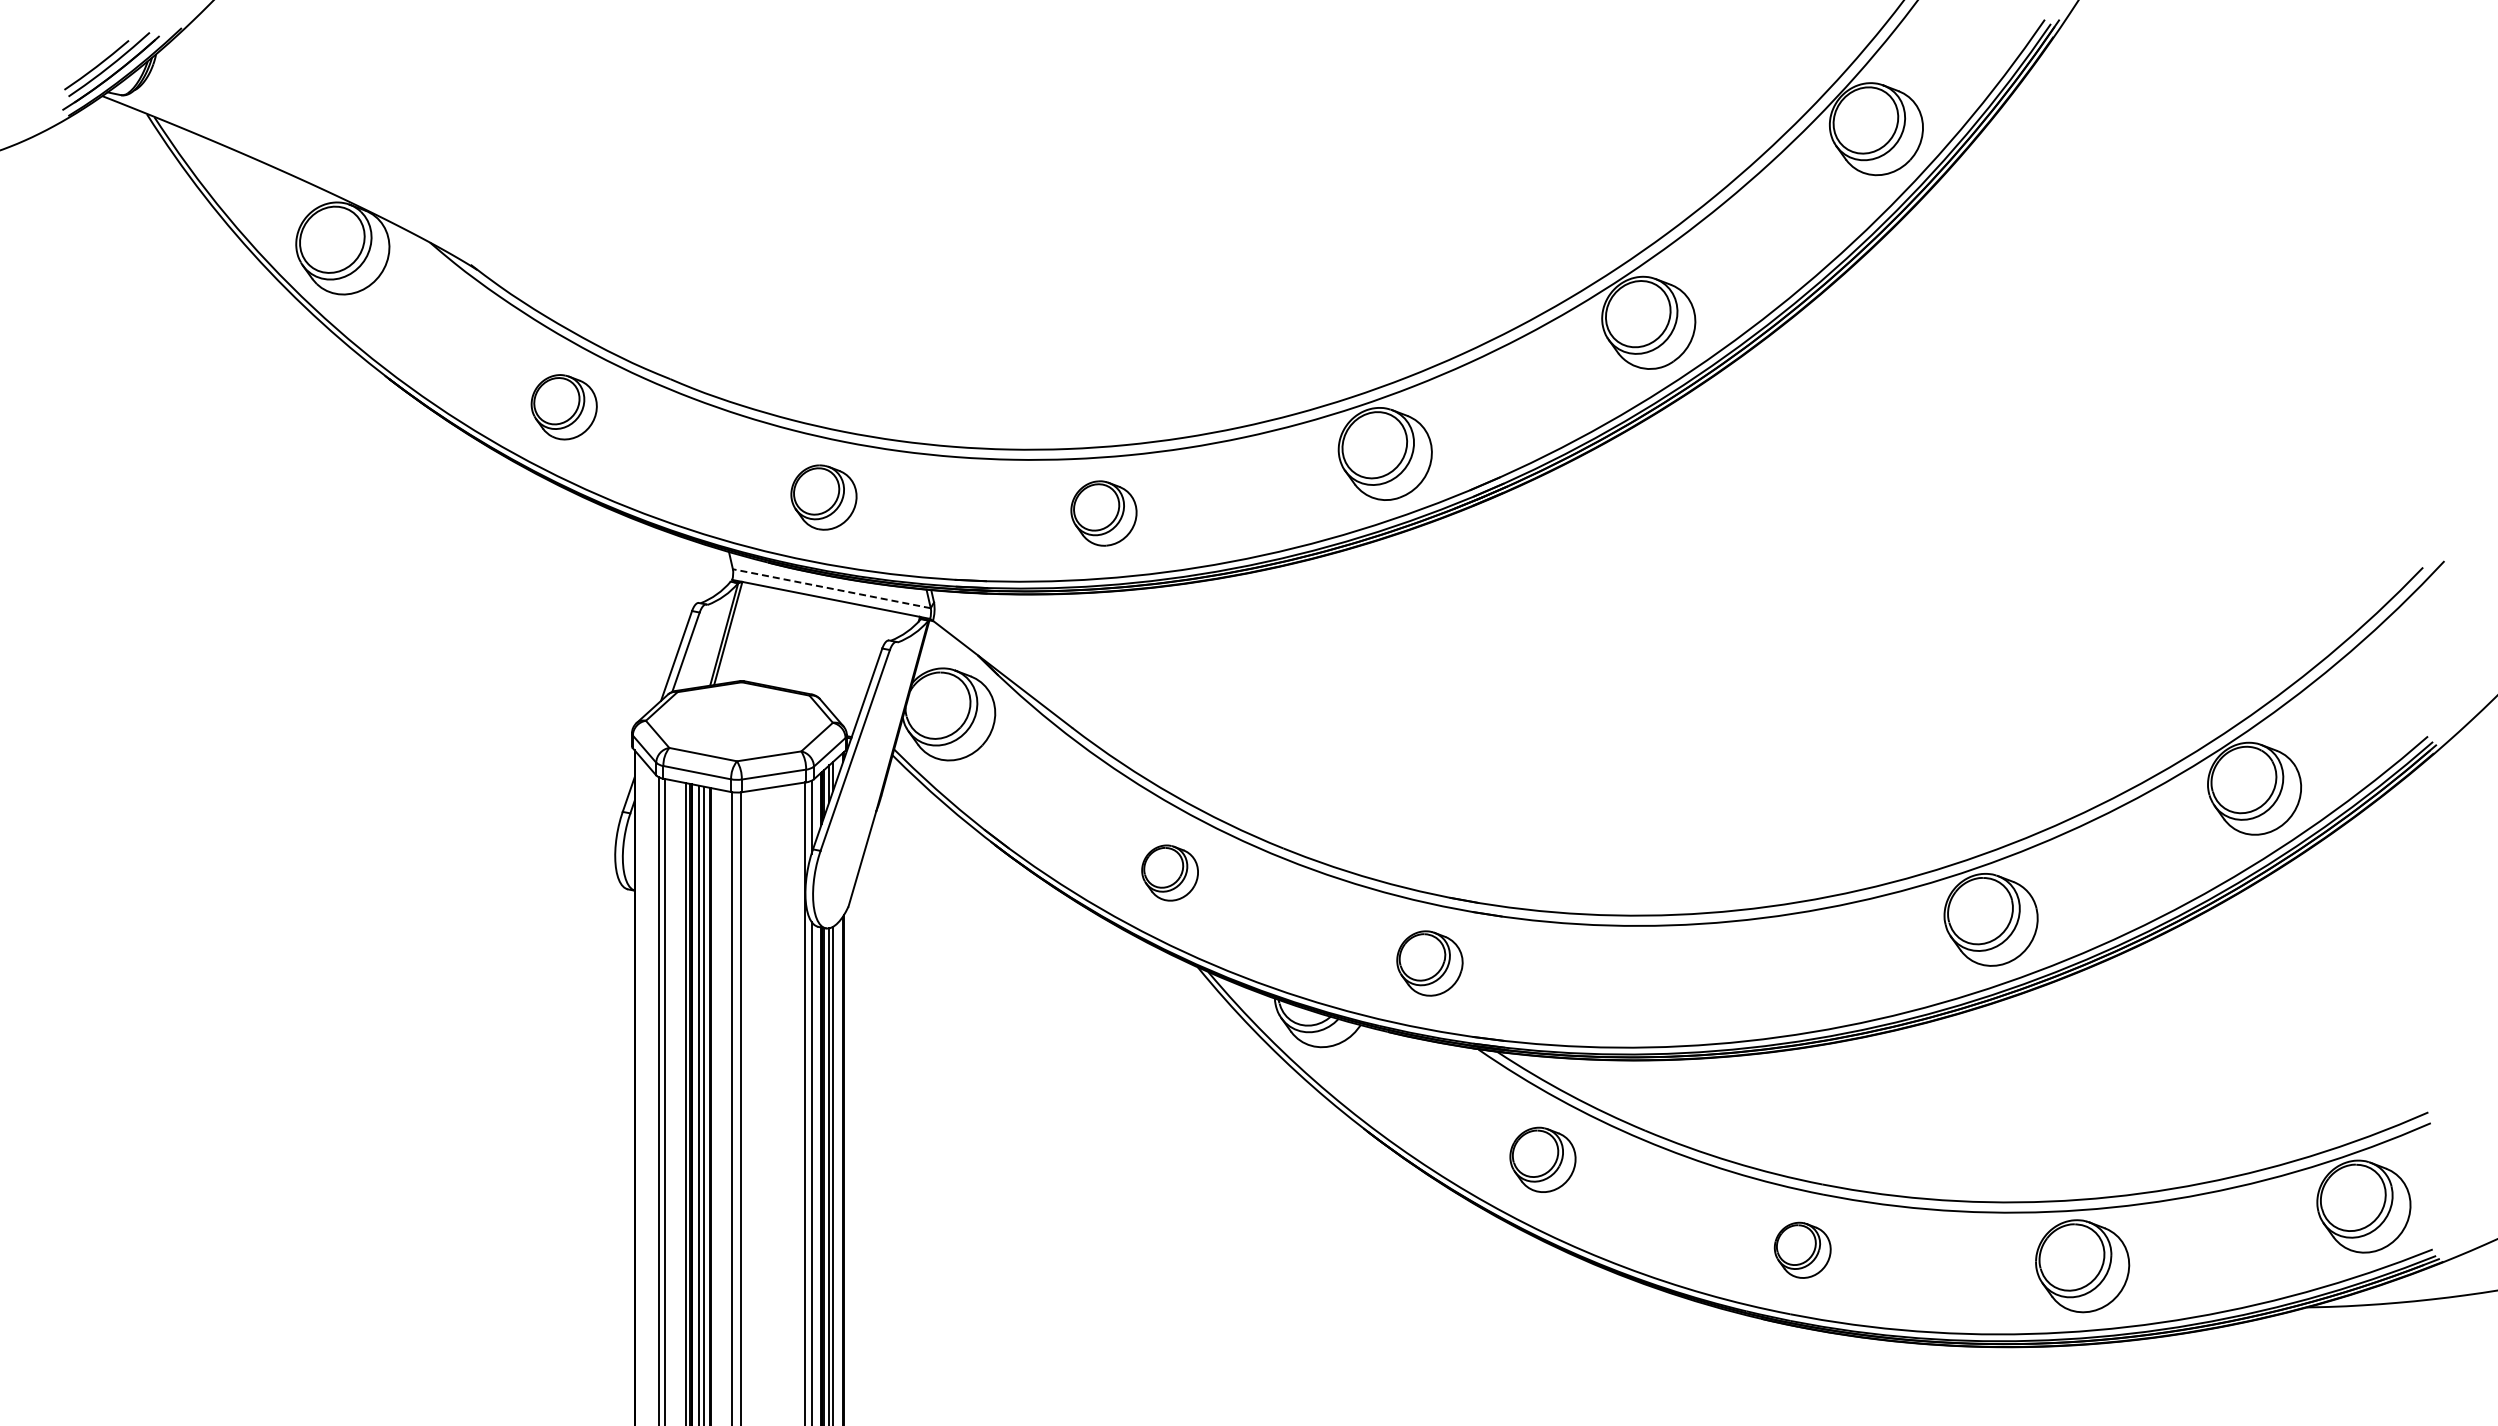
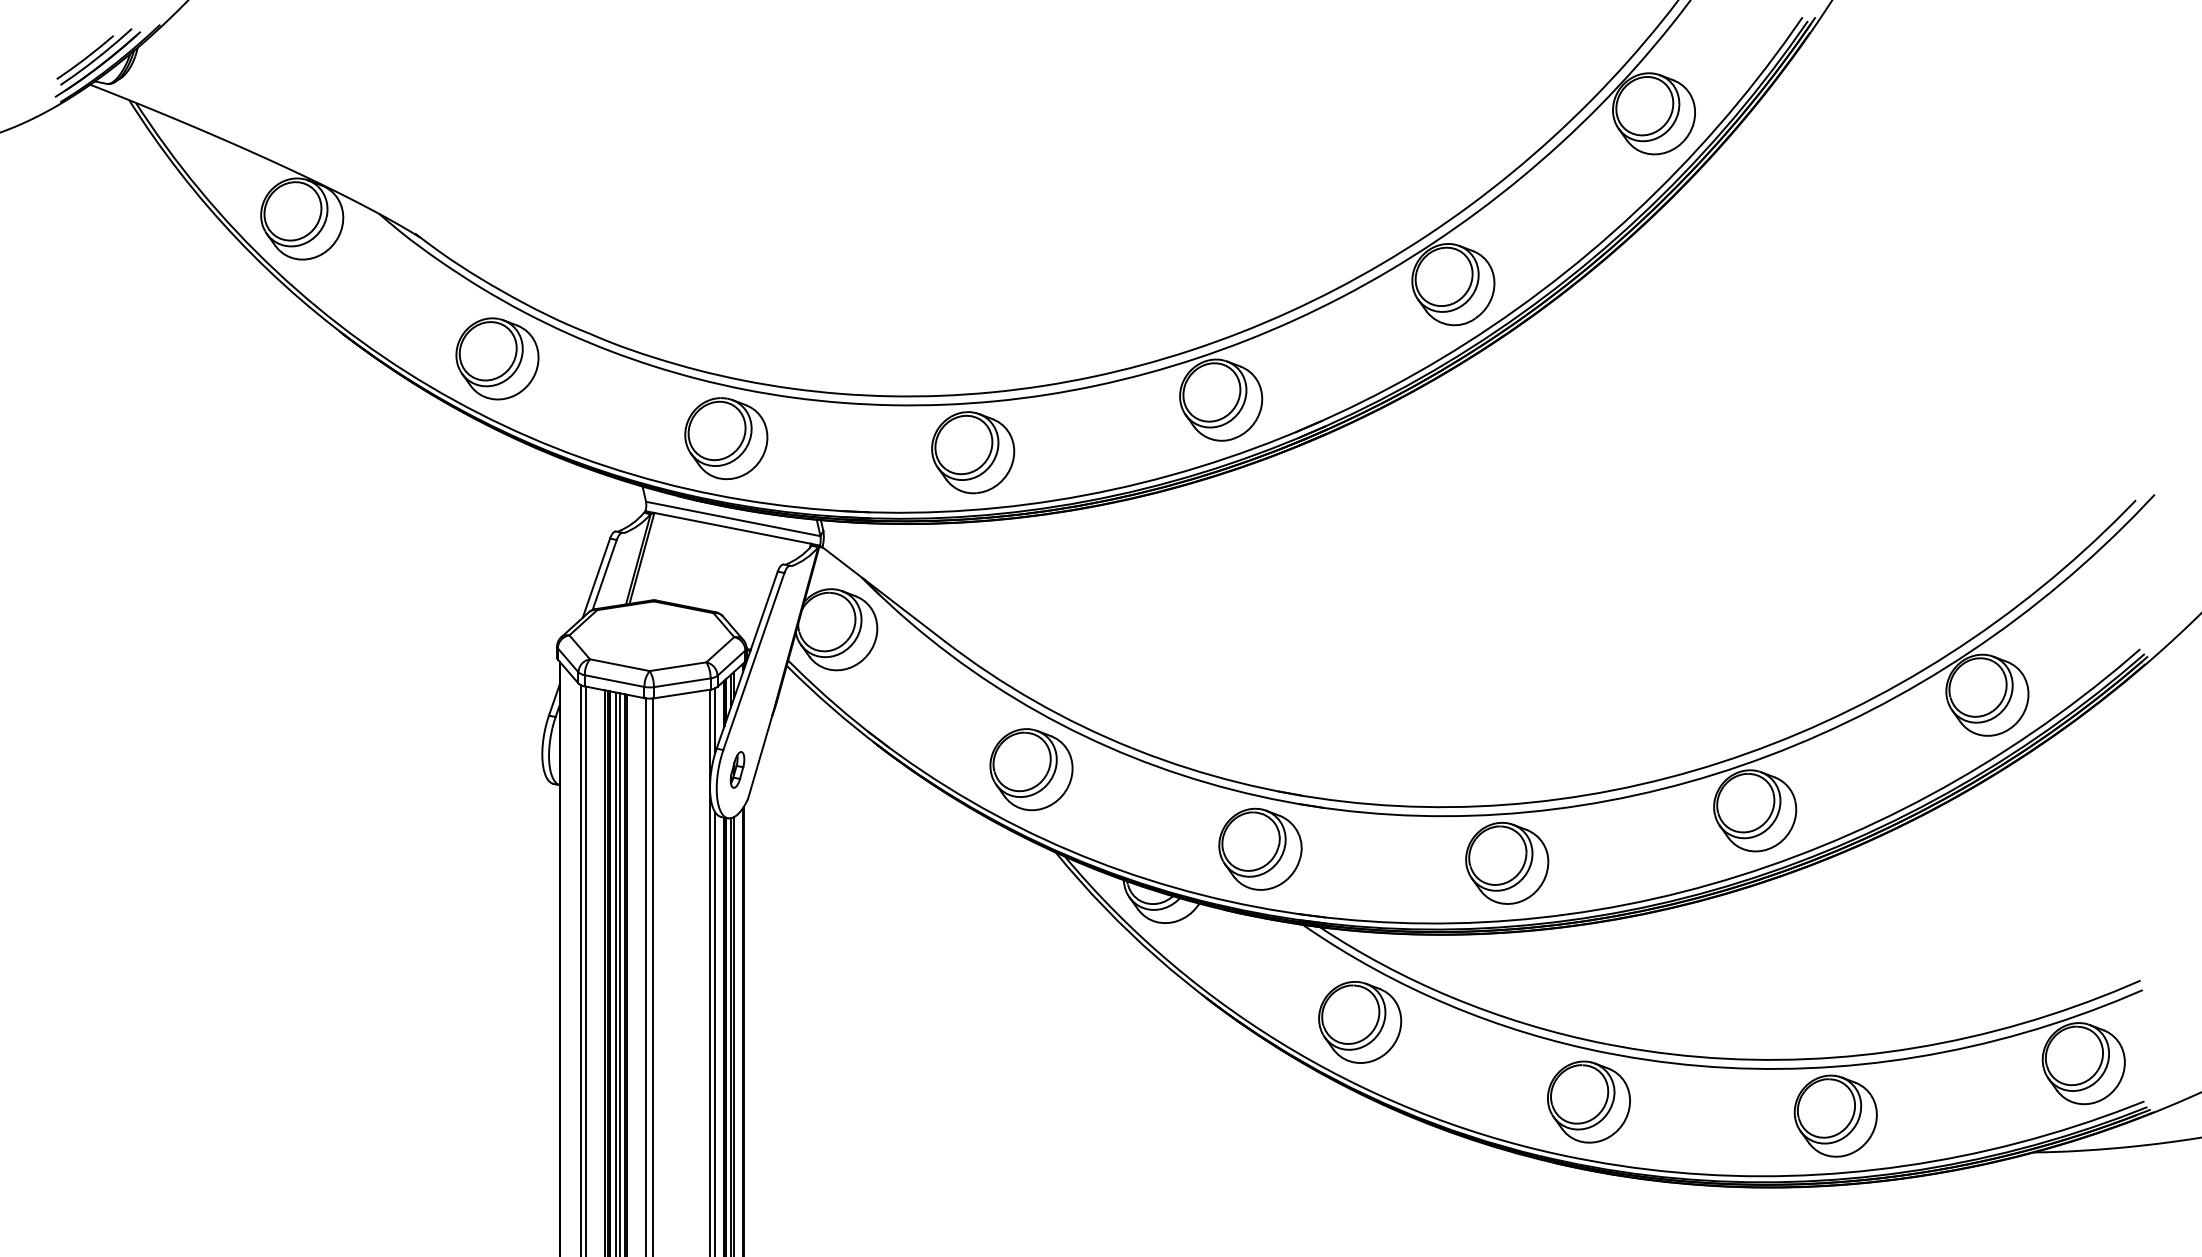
part: (563, 407) -> (496, 359), size x1.43
part: (823, 497) -> (725, 438), size x1.43
part: (1103, 513) -> (972, 452), size x1.43
line: (831, 588) -> (732, 518), dashed -> solid
part: (1169, 872) -> (1030, 769), size x1.67
part: (836, 873) -> (737, 769), added
part: (1429, 963) -> (1260, 849), size x1.43
part: (1709, 979) -> (1506, 863), added
part: (1542, 1159) -> (1359, 1022), size x1.43
part: (1802, 1250) -> (1588, 1102), size x1.67

